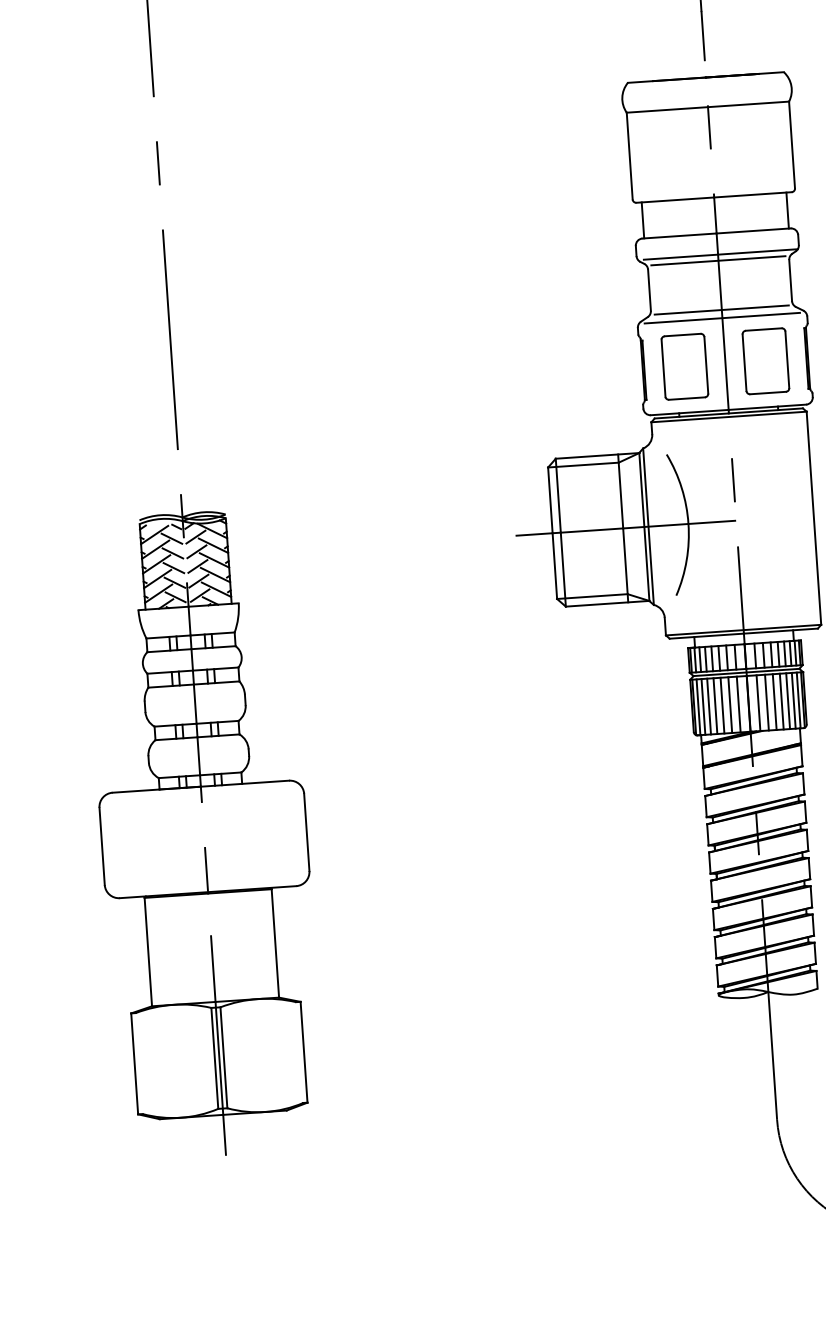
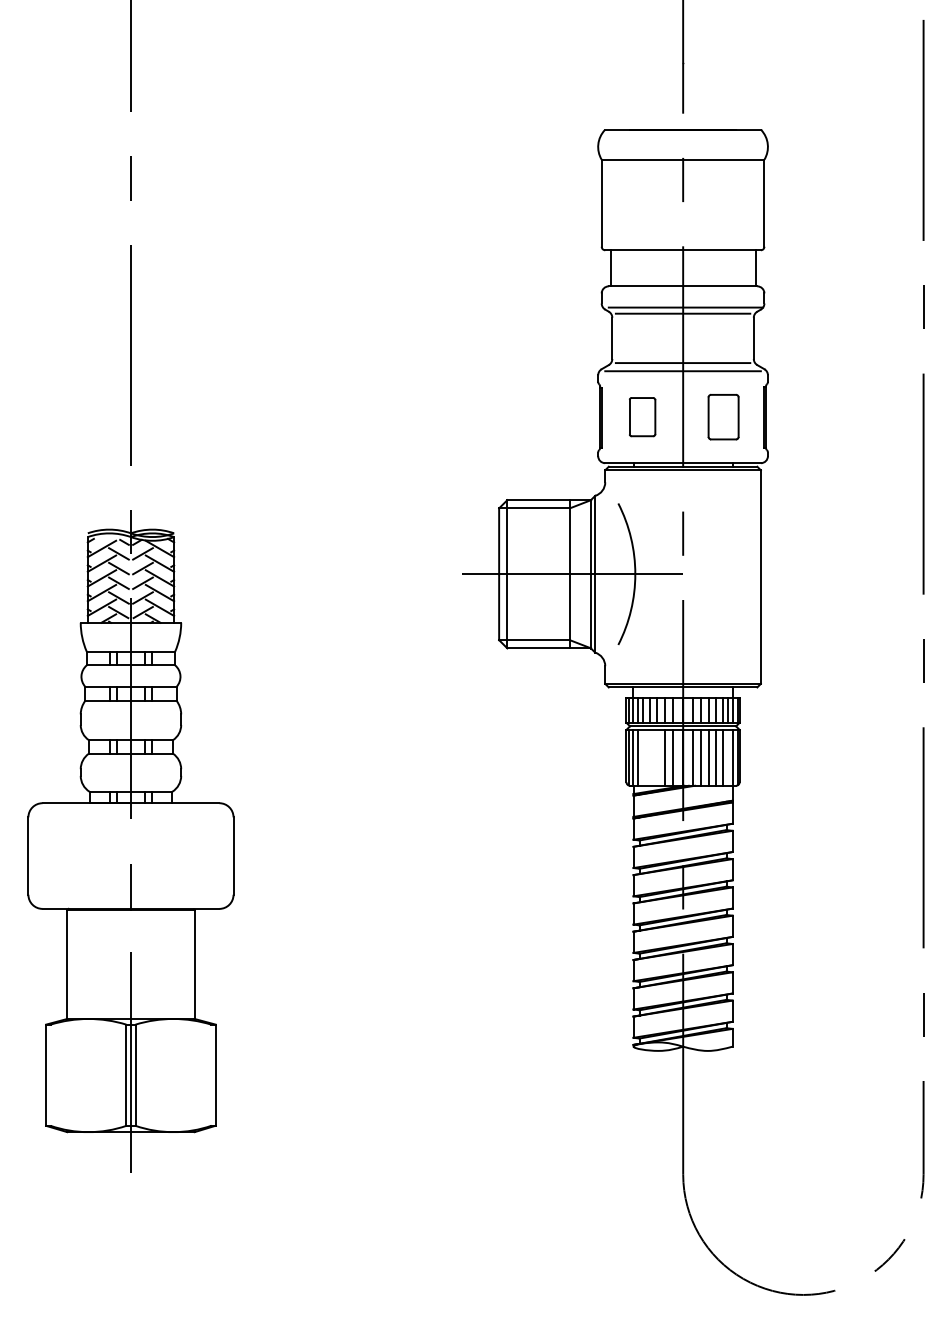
part: (765, 360) -> (723, 416), size x0.7
part: (684, 366) -> (642, 416), size x0.6
line: (793, 700) -> (728, 757), removed
line: (715, 705) -> (649, 757), removed
line: (722, 705) -> (656, 757), removed
line: (709, 706) -> (643, 757), removed

